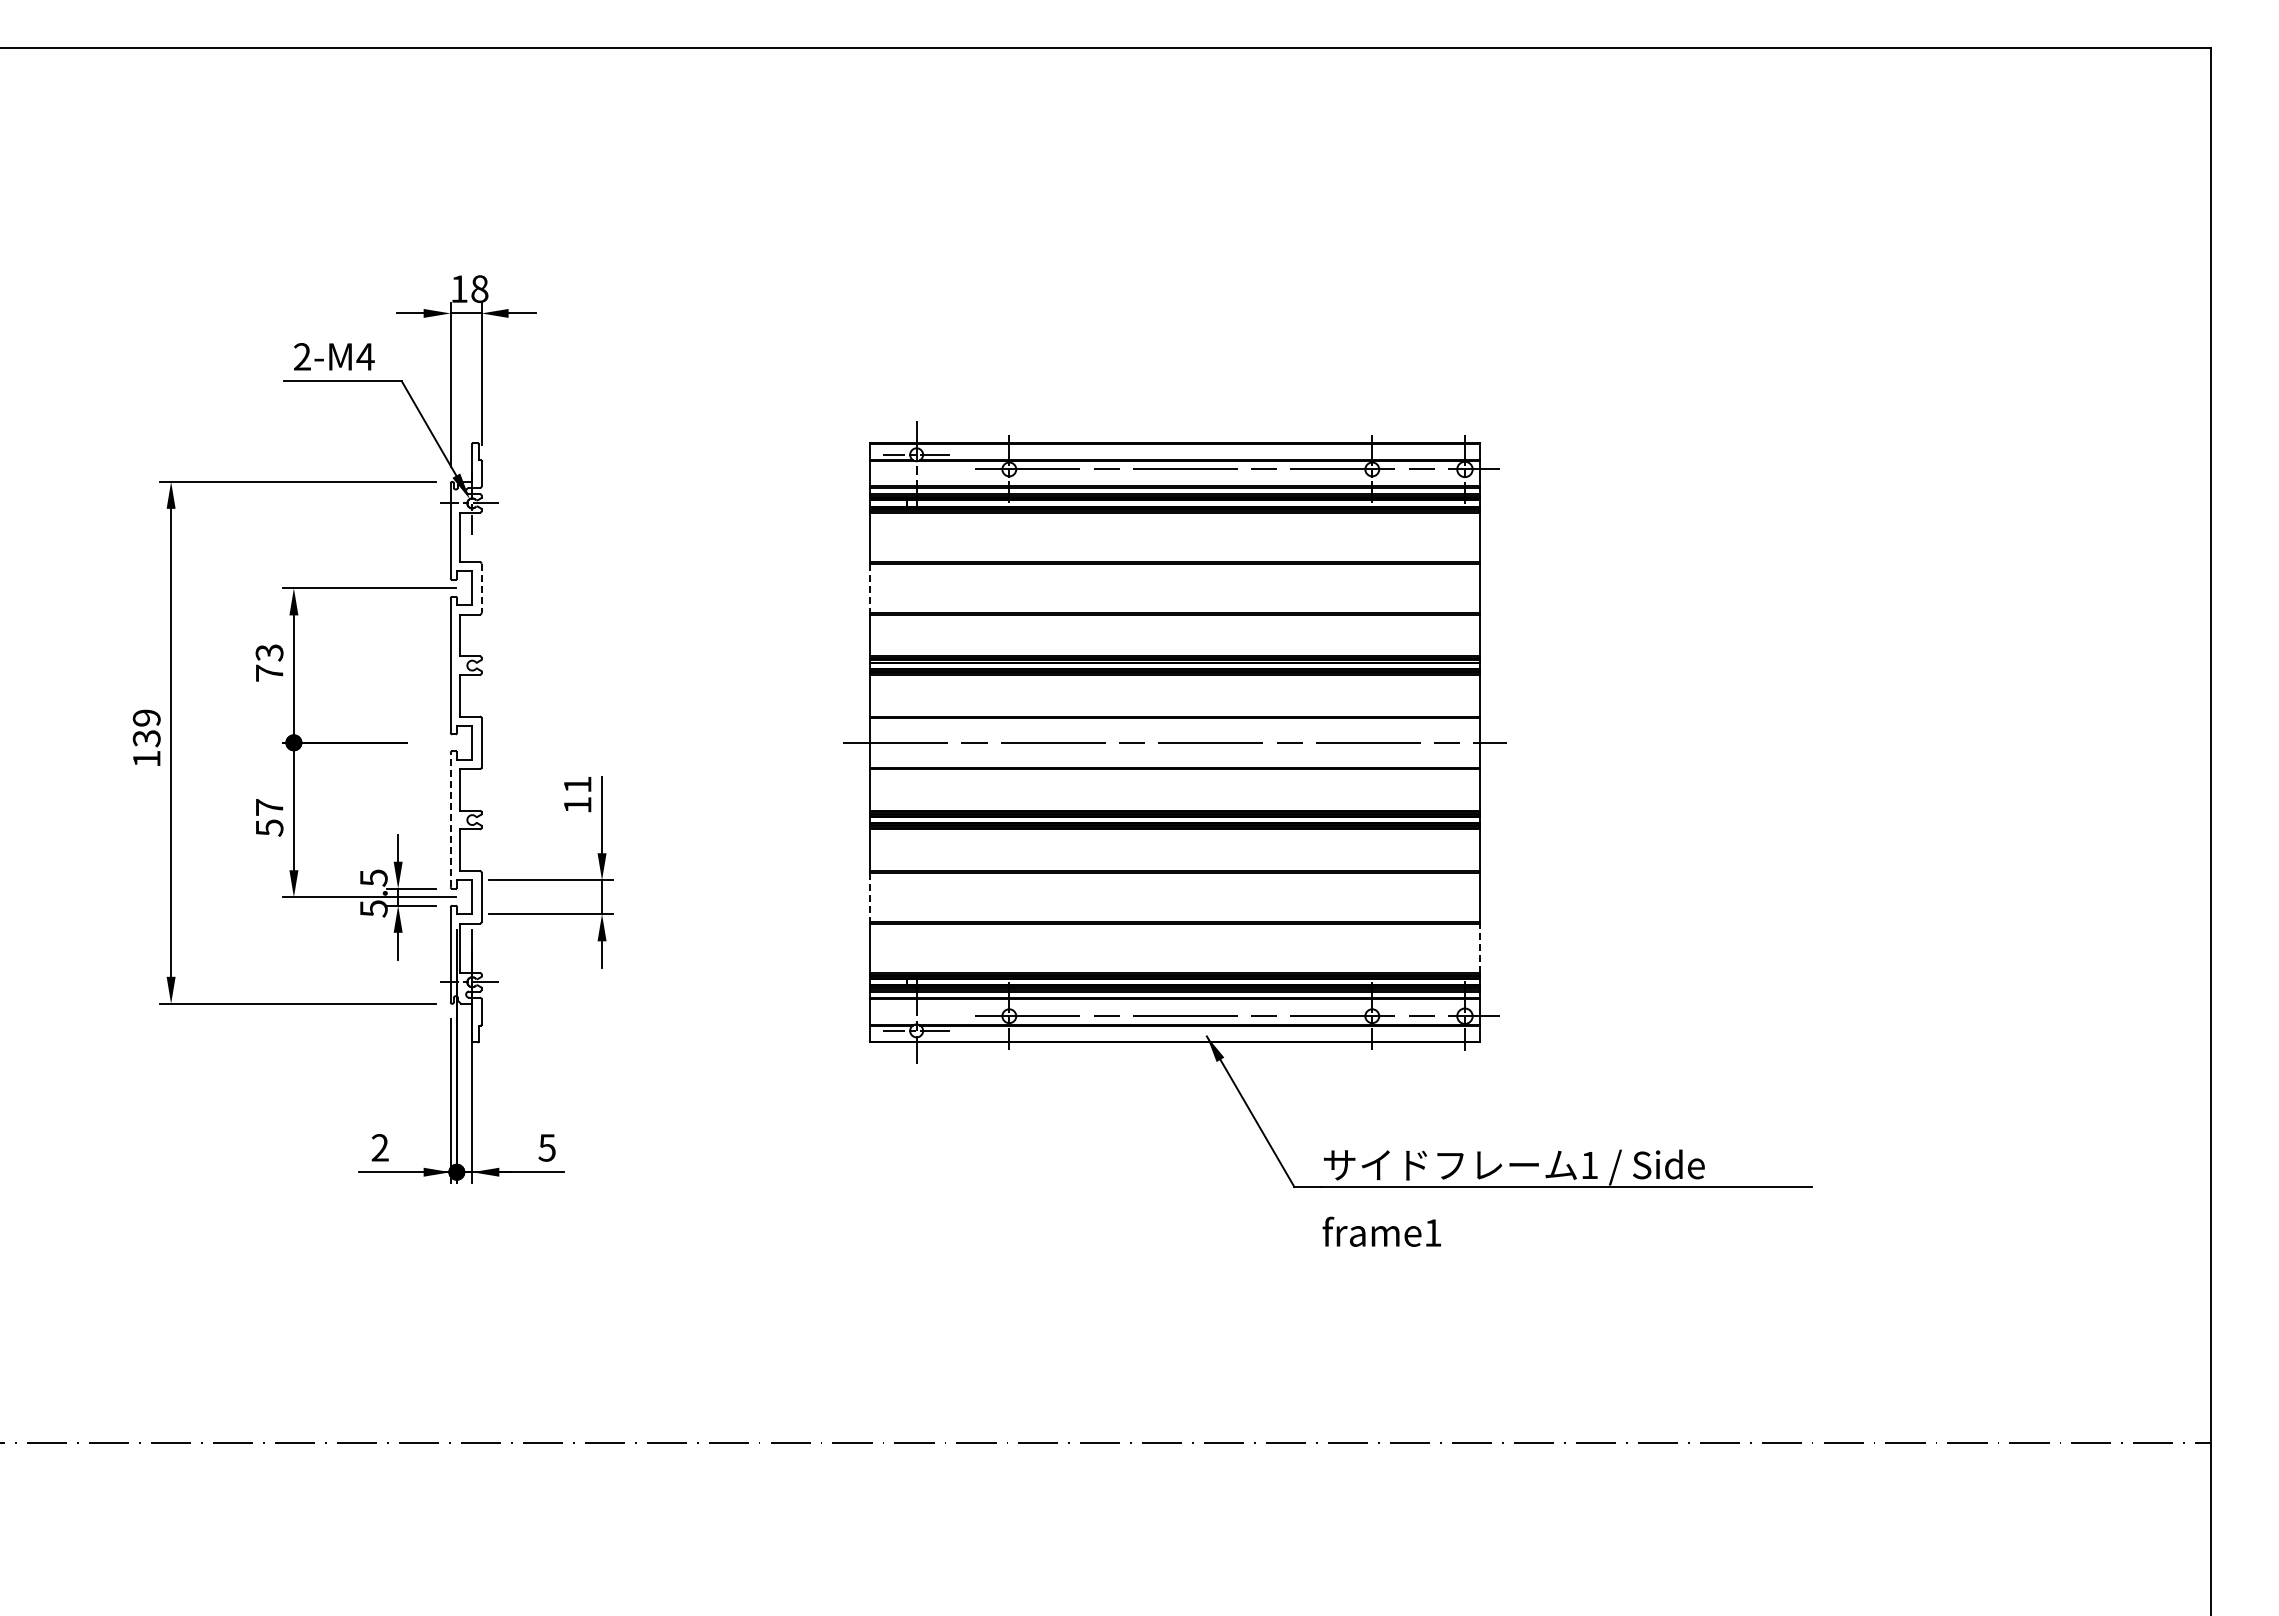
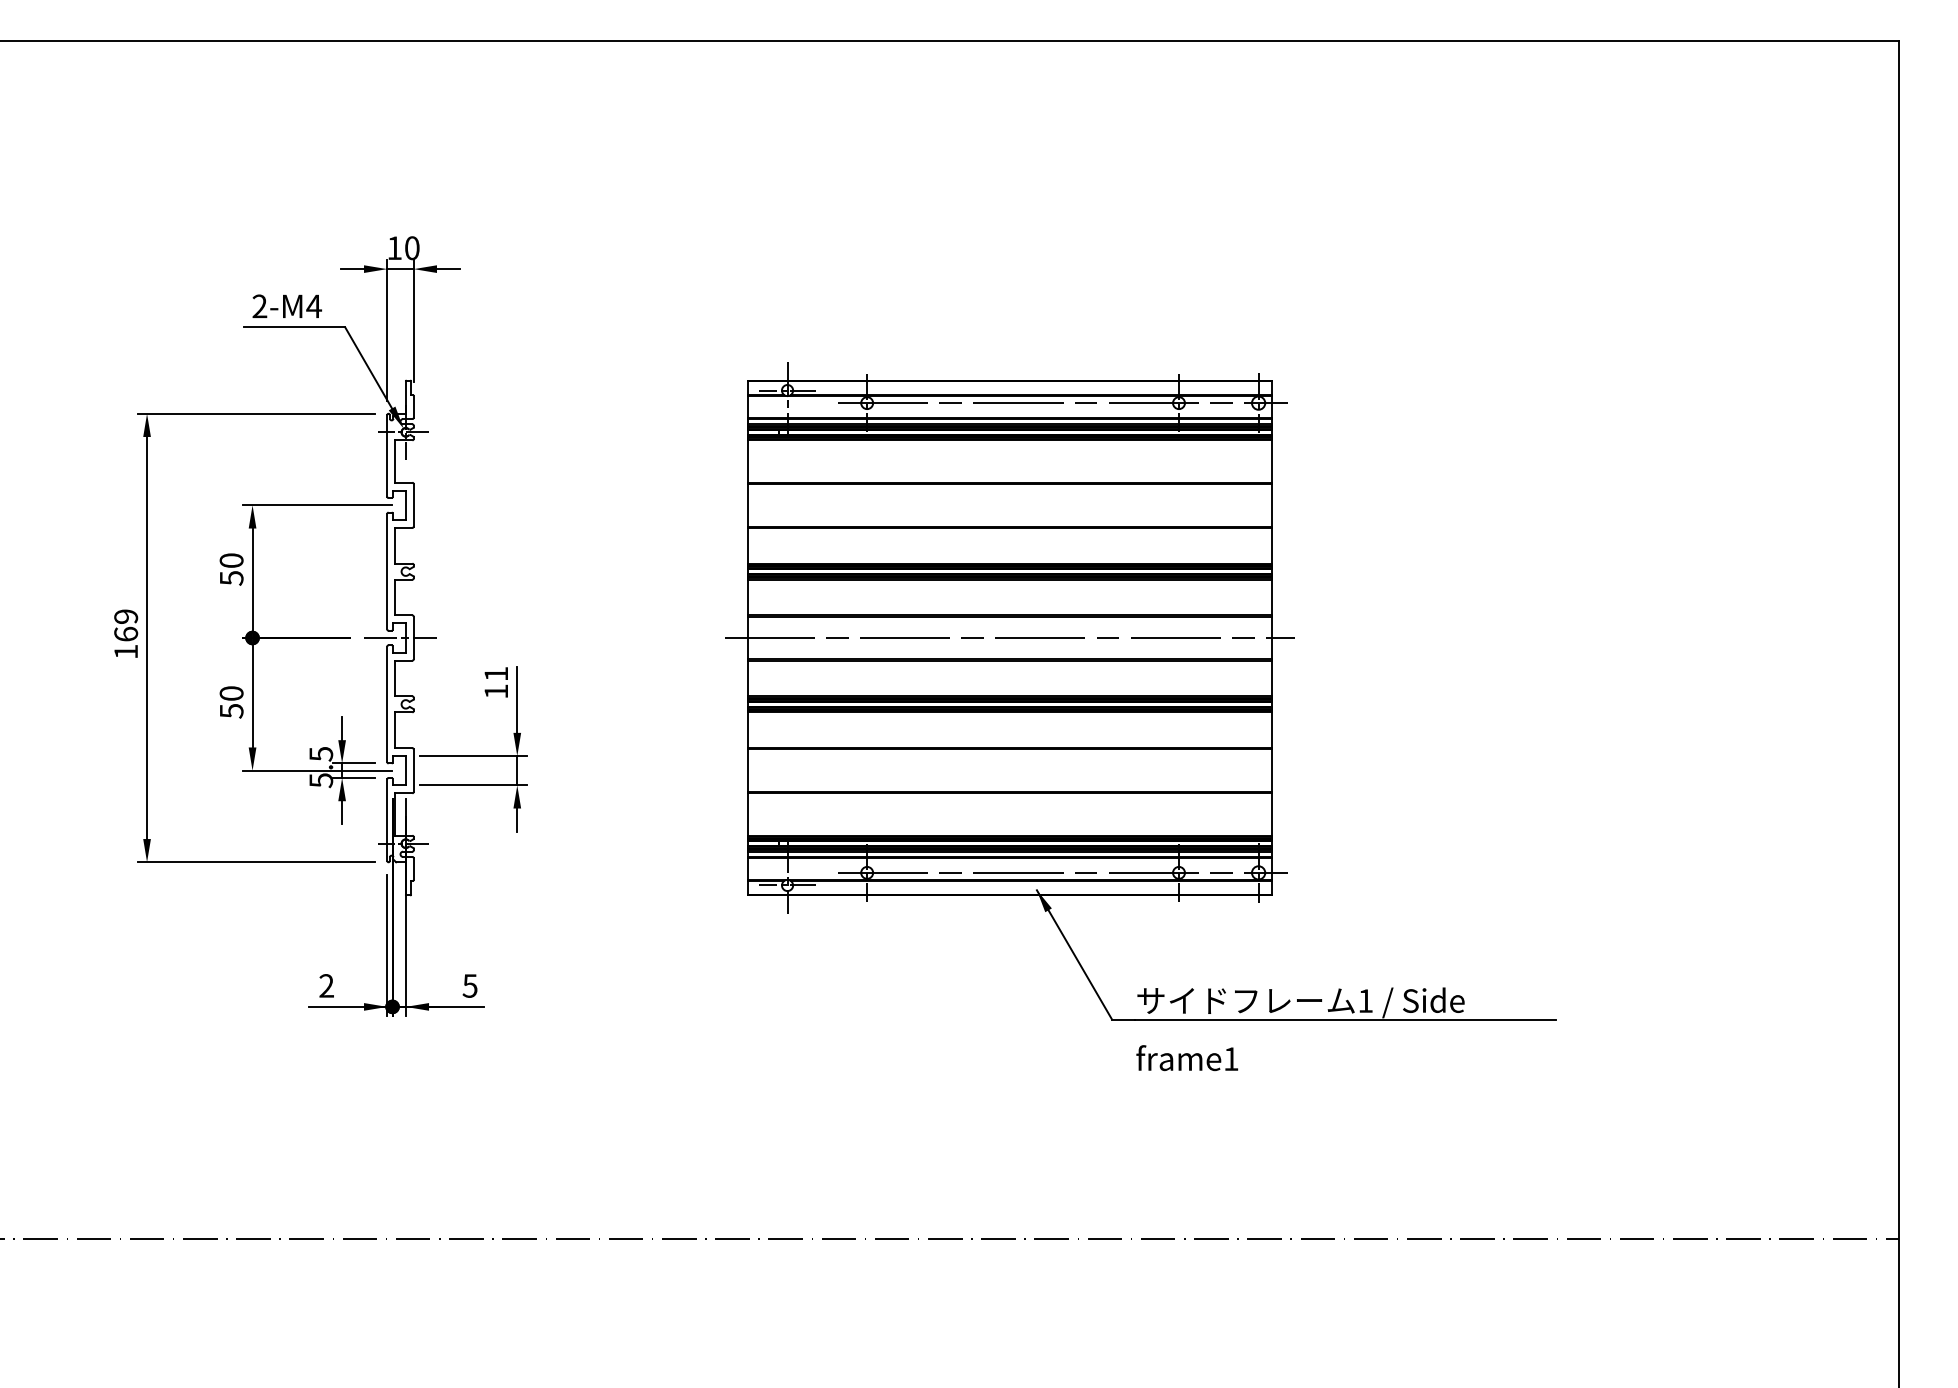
text: (479, 288) -> (411, 247), 18 -> 10
line: (481, 588) -> (413, 505), dashed -> solid
line: (870, 588) -> (747, 505), dashed -> solid
text: (269, 663) -> (231, 569), 73 -> 50
text: (146, 738) -> (125, 634), 139 -> 169
line: (465, 742) -> (399, 637), added
text: (269, 807) -> (231, 693), 57 -> 50
line: (450, 819) -> (387, 703), dashed -> solid
line: (870, 897) -> (747, 770), dashed -> solid
line: (1480, 948) -> (1271, 814), dashed -> solid

